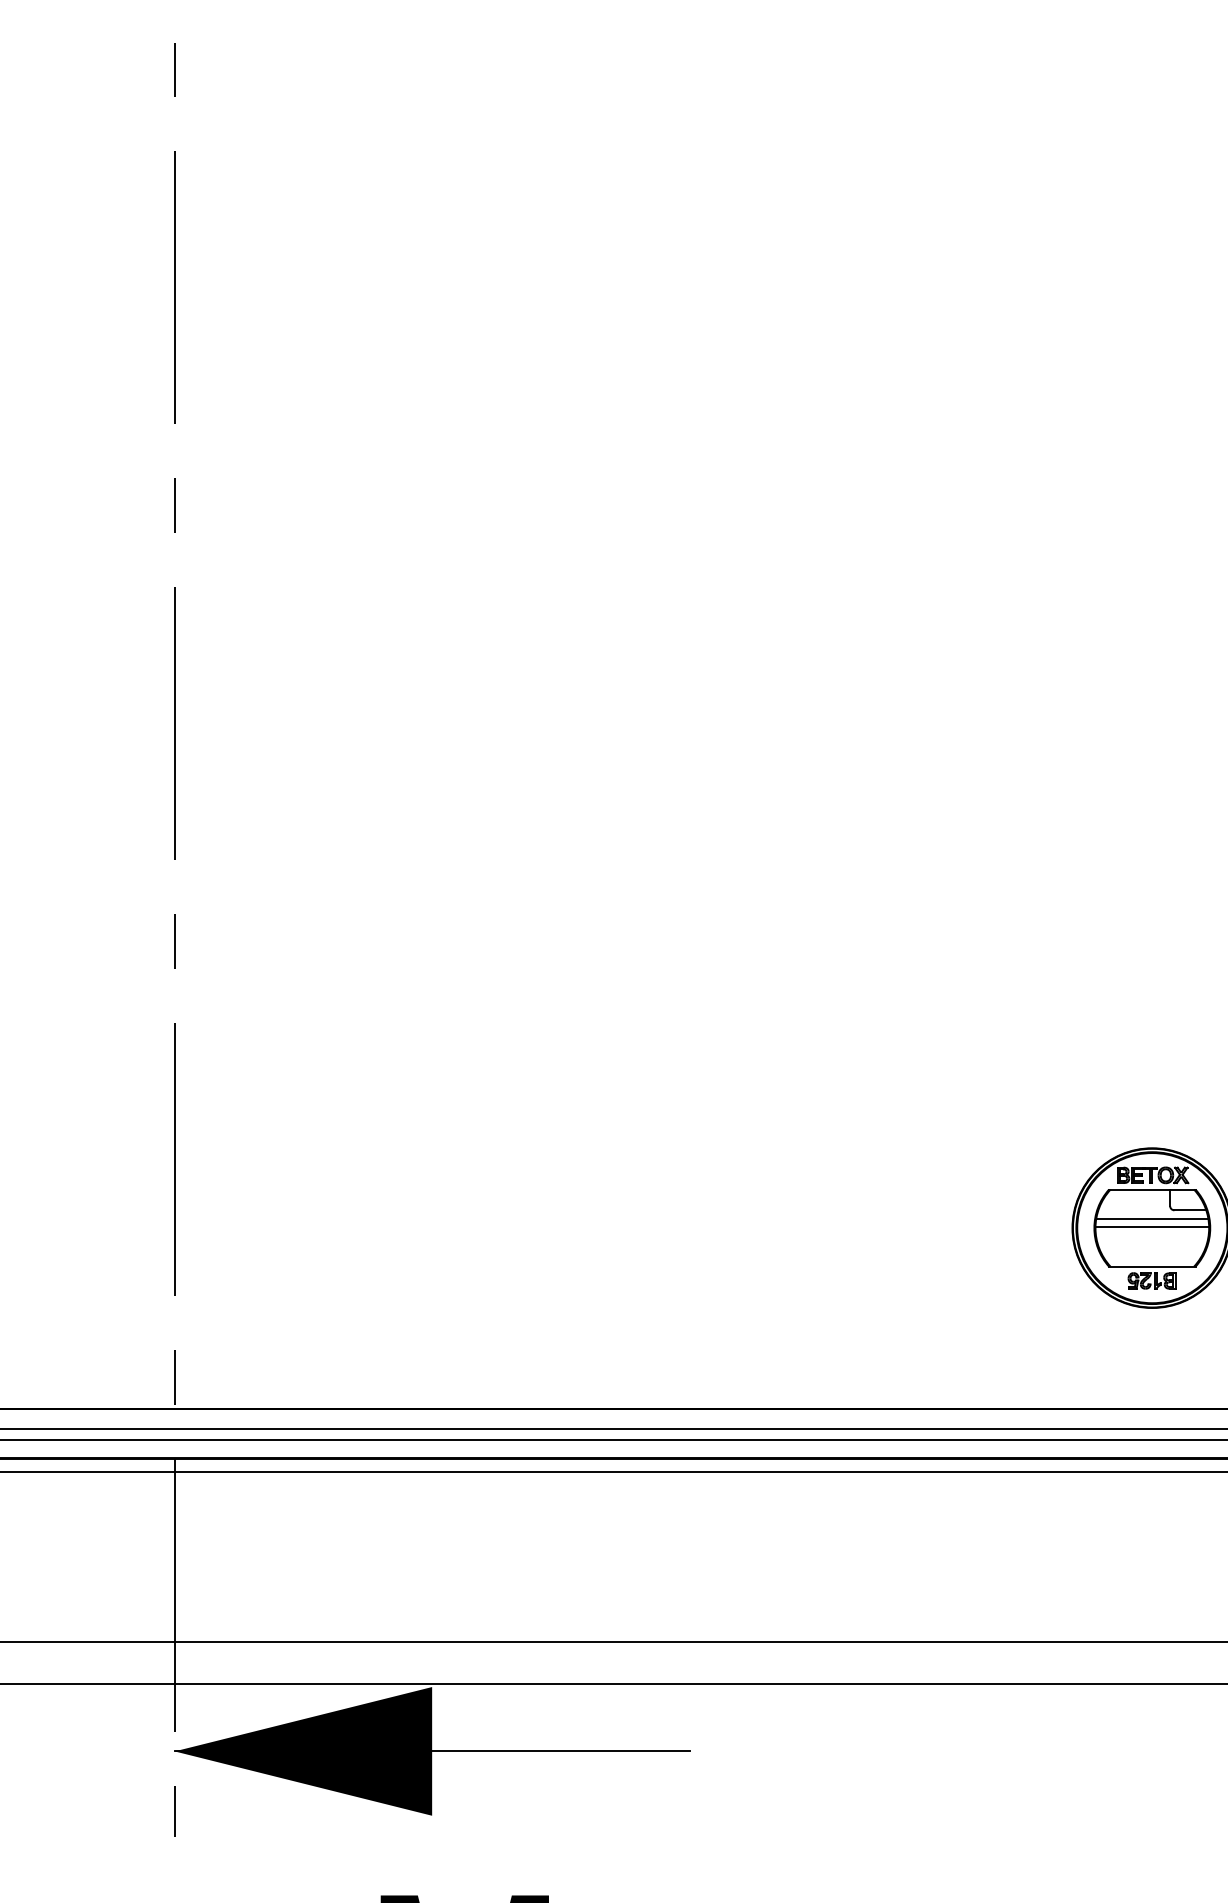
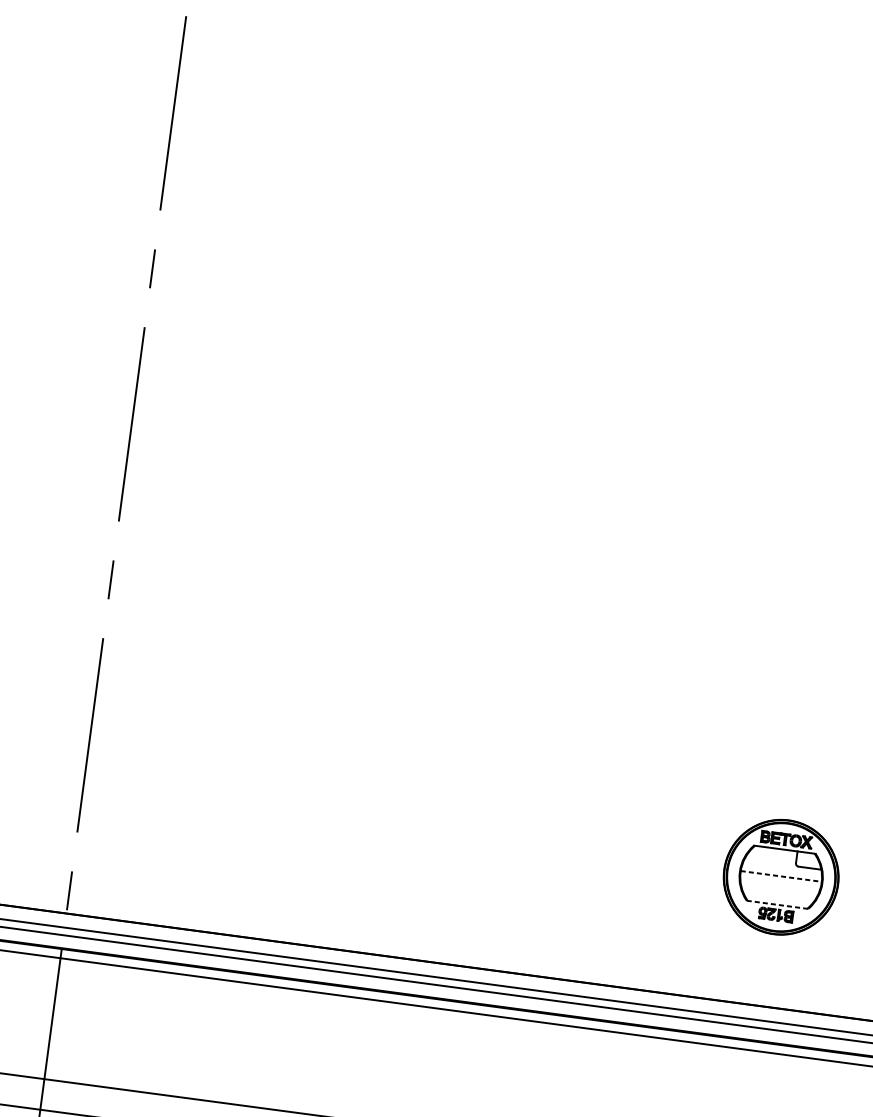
line: (1152, 1218) -> (782, 870), removed
line: (1152, 1226) -> (781, 876), solid -> dashed
line: (1152, 1266) -> (777, 904), solid -> dashed

